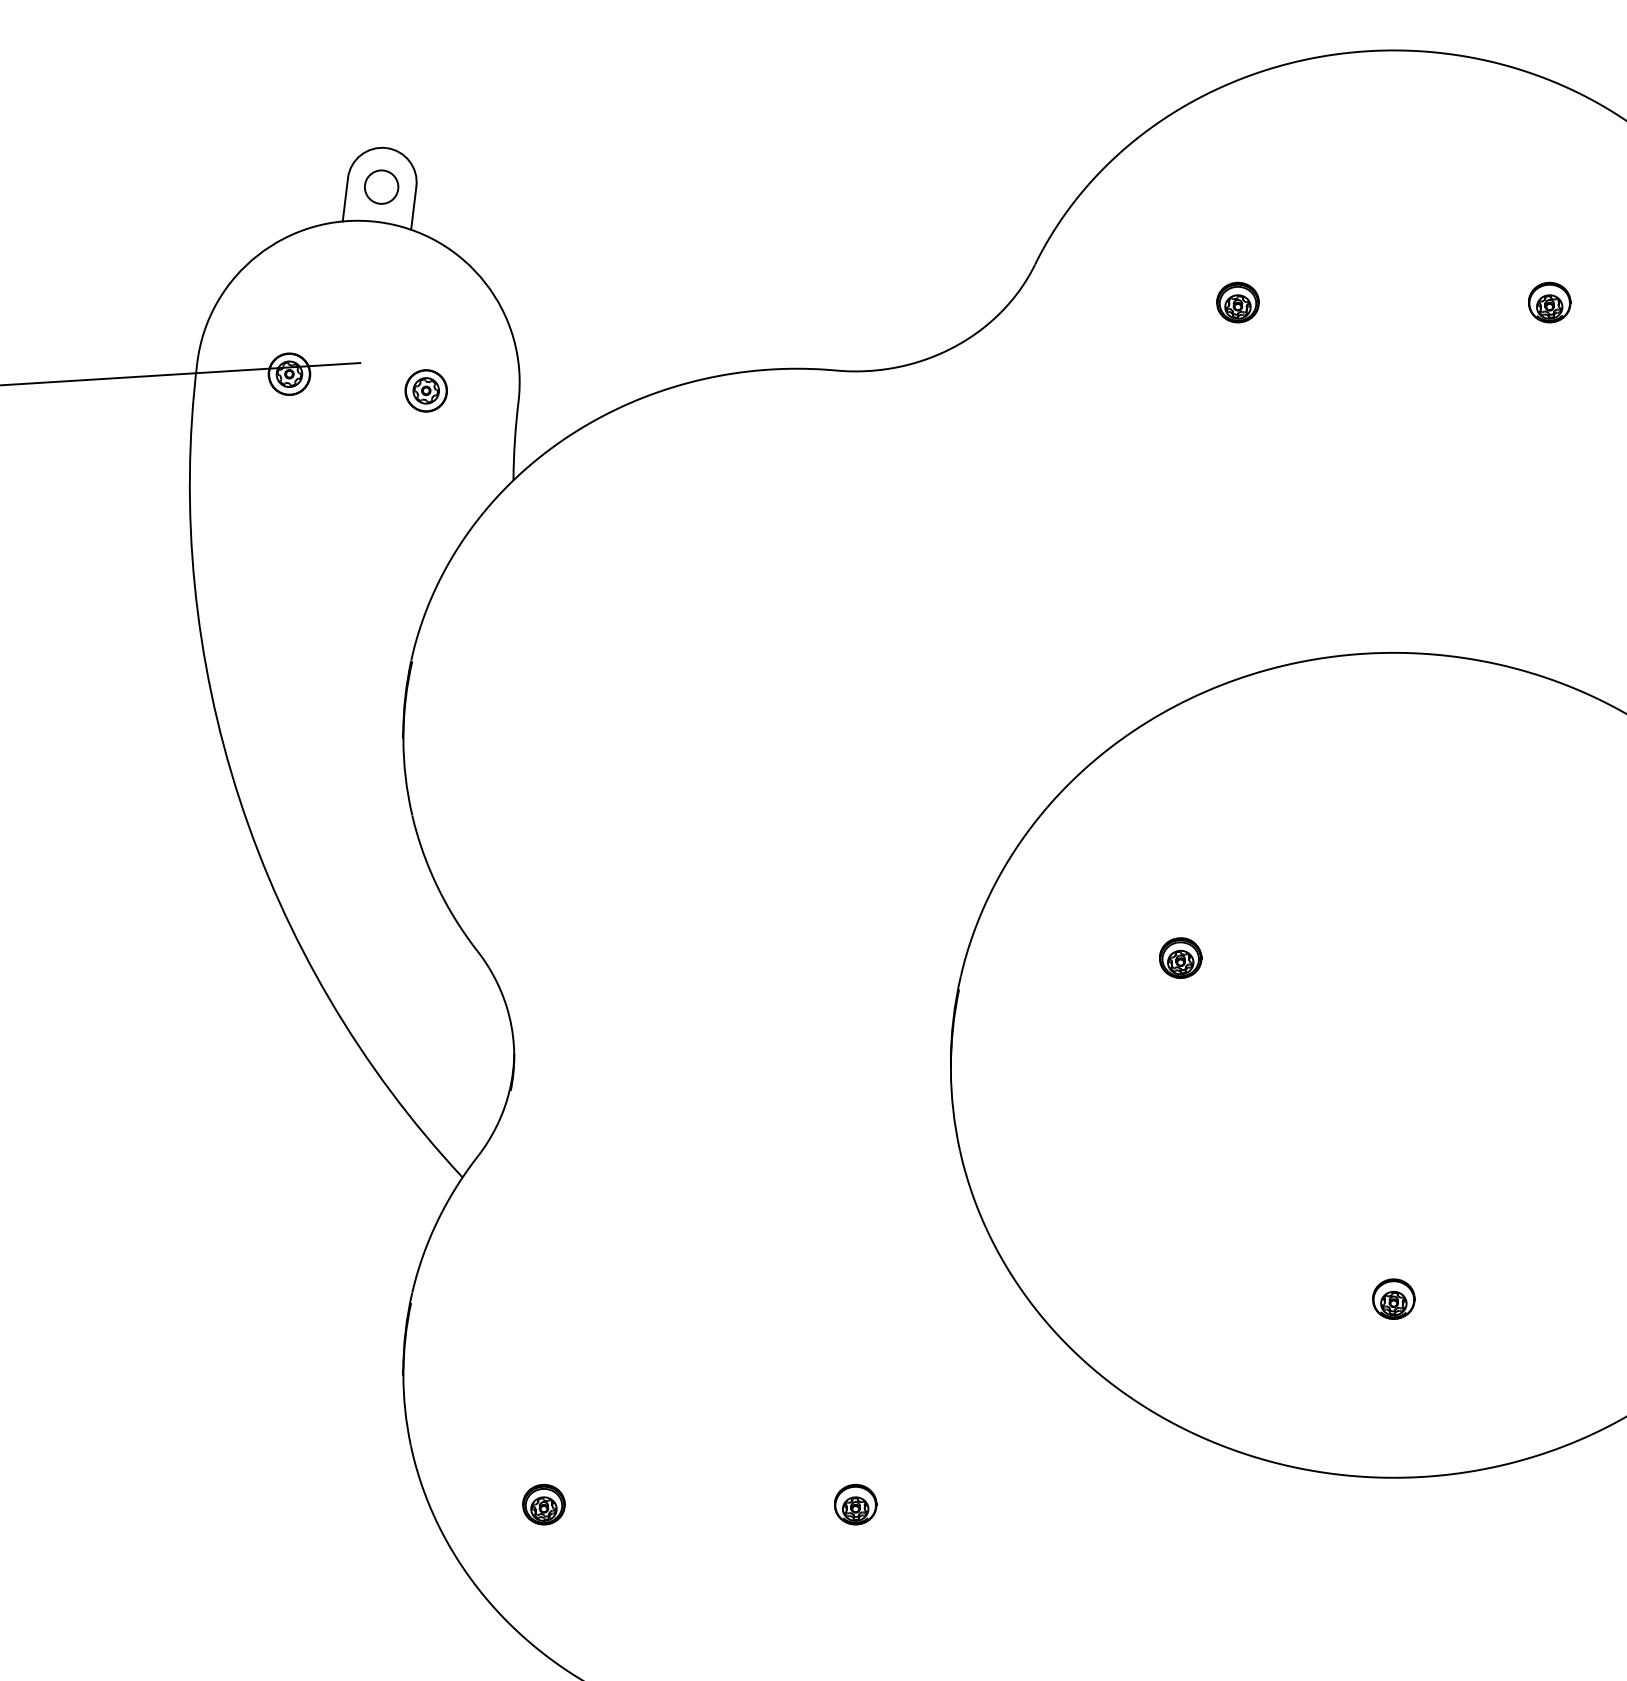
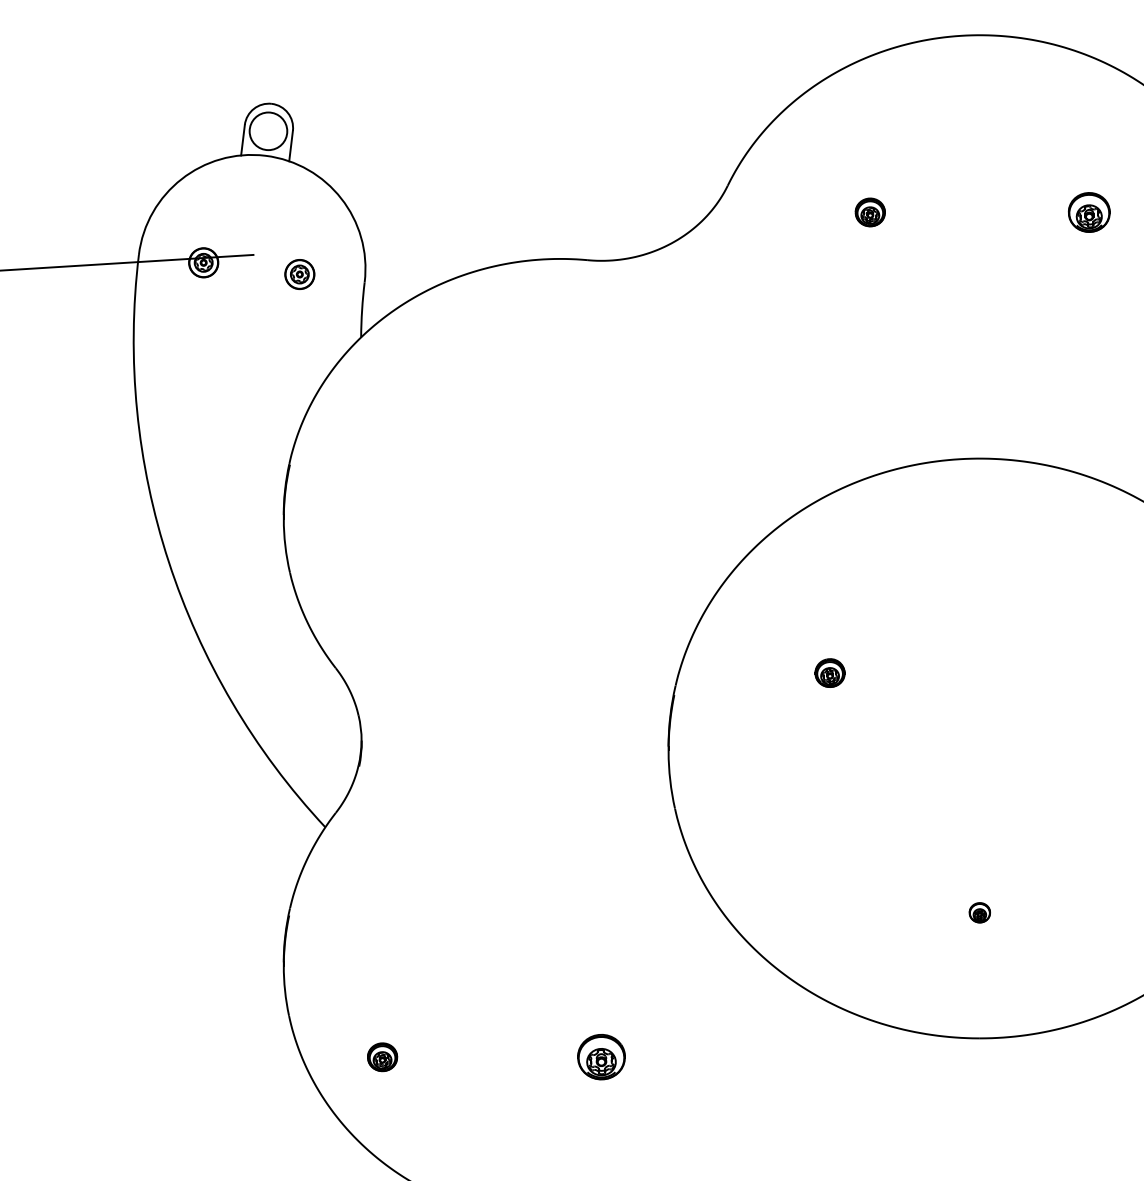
circle: (381, 186) -> (268, 130), size x1.6
part: (1549, 302) -> (1089, 212), size x1.4
part: (1393, 1298) -> (979, 912), size x0.7
part: (855, 1504) -> (601, 1057), size x1.6

